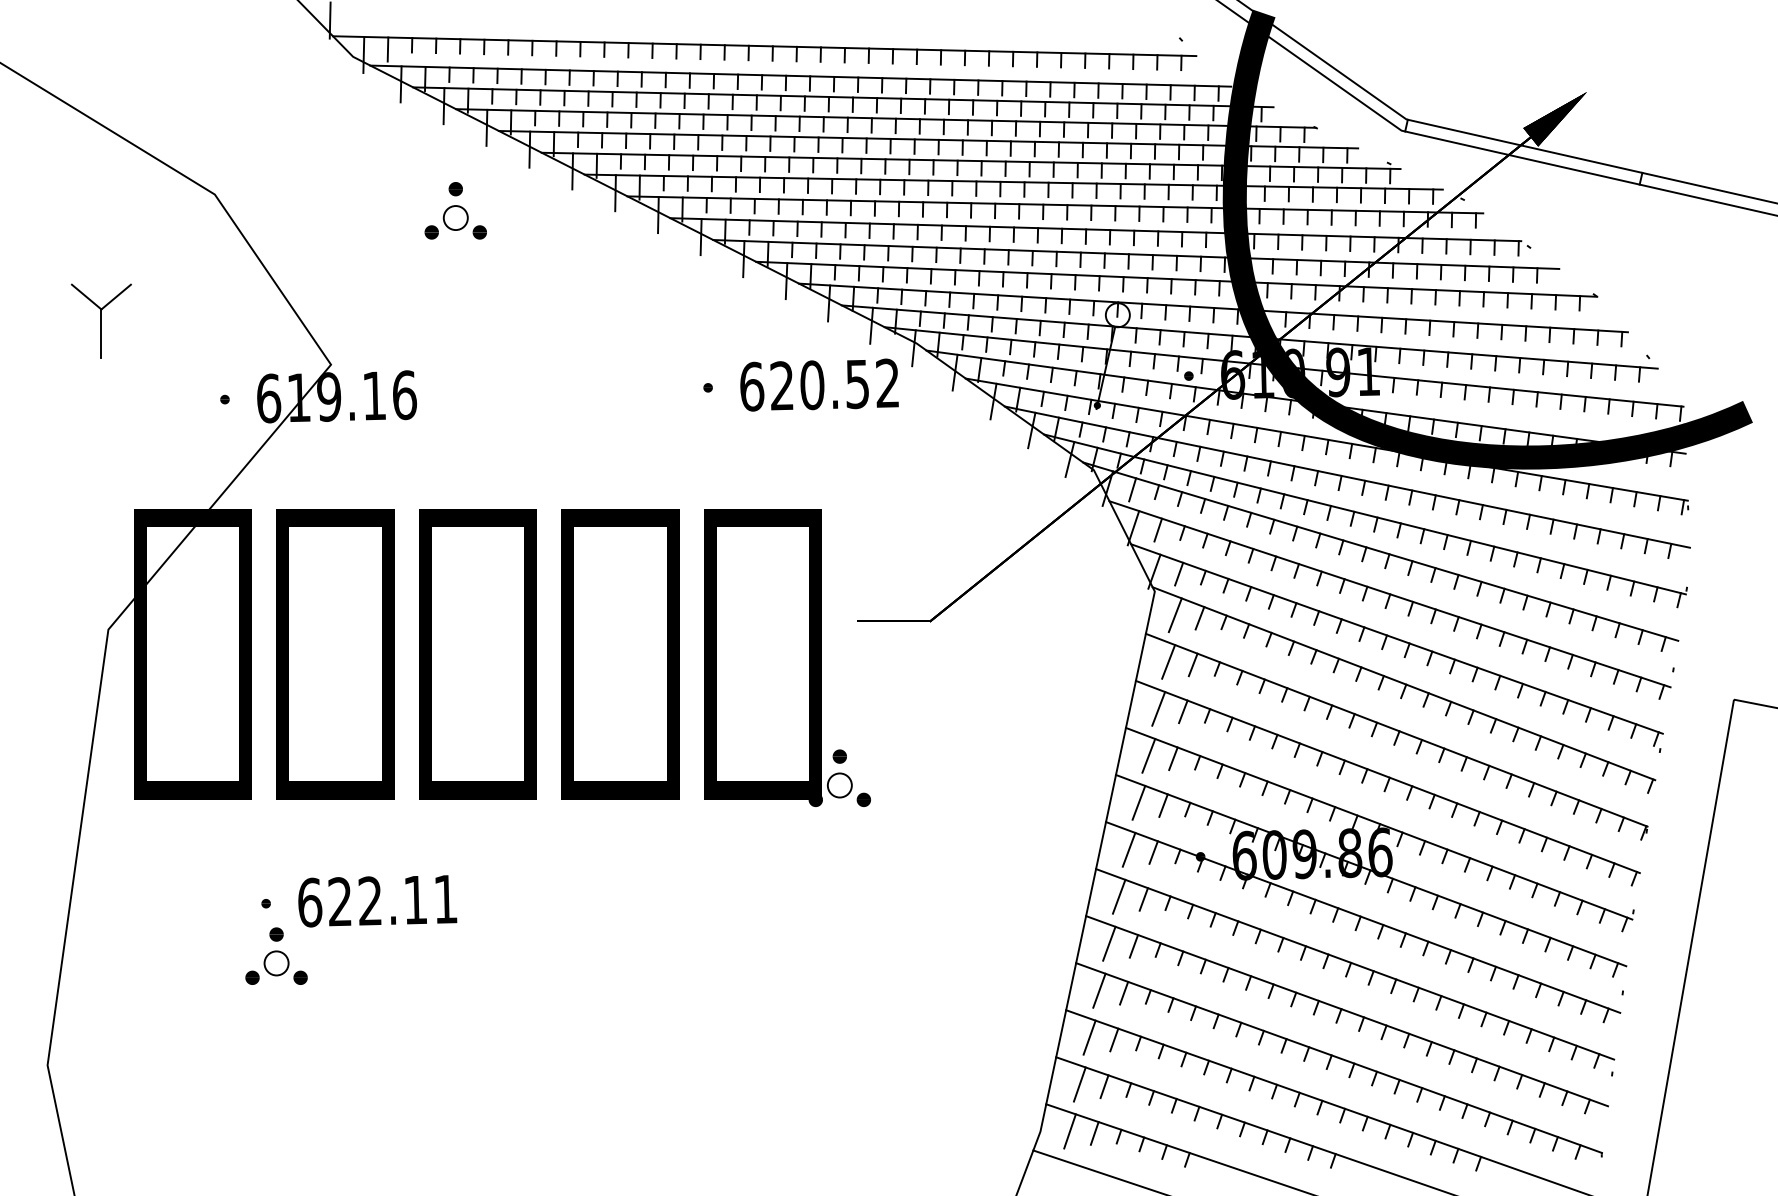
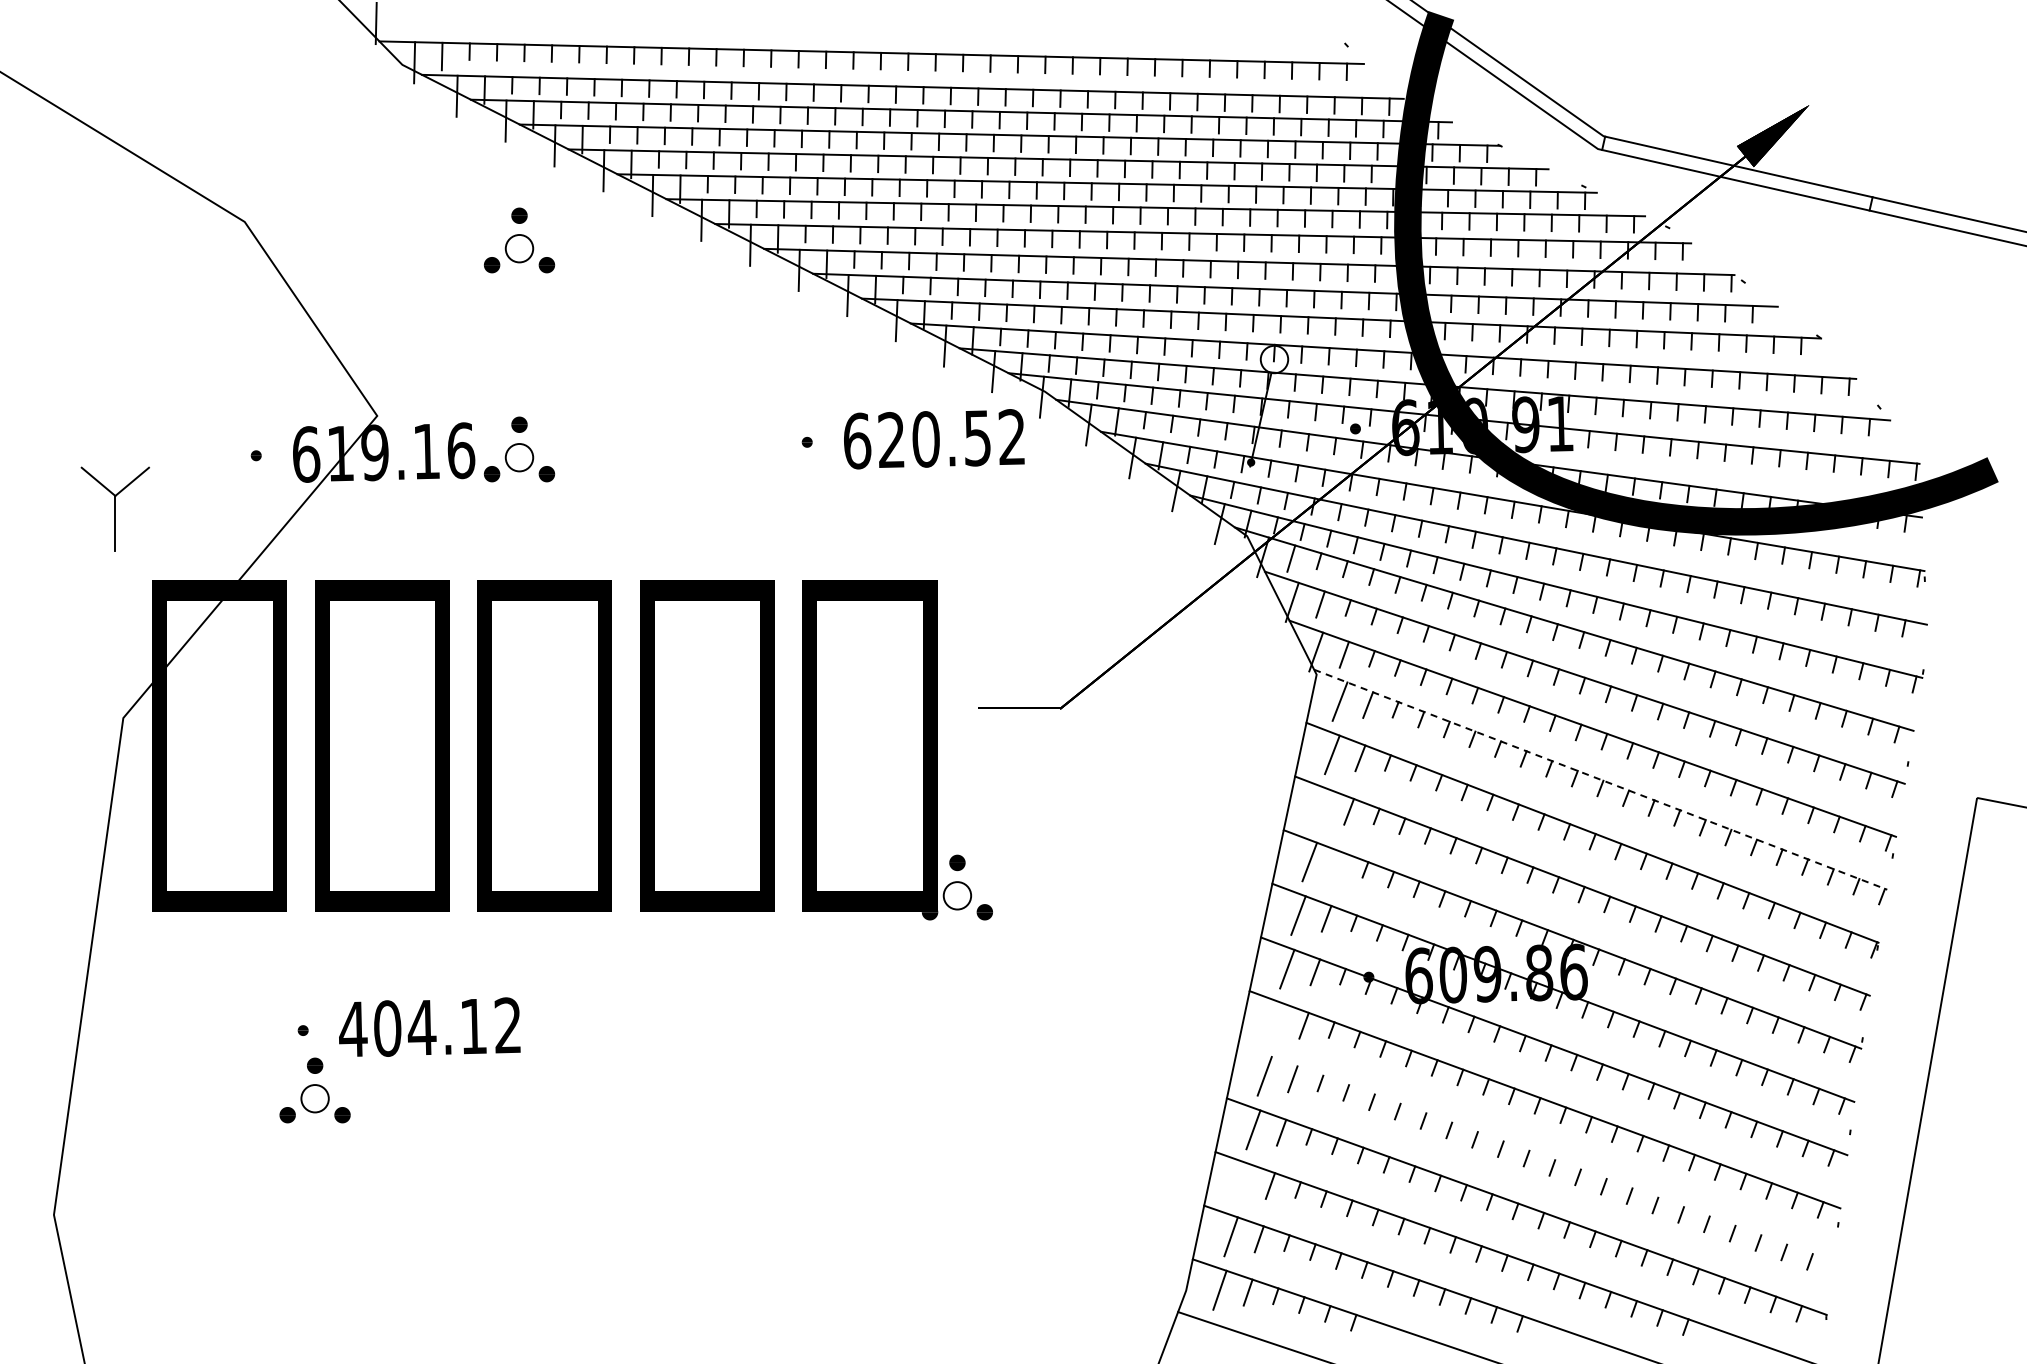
part: (100, 320) -> (114, 508), moved
part: (455, 394) -> (519, 449), added
line: (1403, 683) -> (1600, 779), solid -> dashed
line: (1158, 708) -> (1320, 808), removed
line: (1173, 758) -> (1337, 865), removed
line: (1118, 896) -> (1275, 1022), removed
text: (377, 900) -> (430, 1027), 622.11 -> 404.12
line: (1346, 1010) -> (1535, 1152), removed
line: (1089, 1036) -> (1242, 1182), removed

